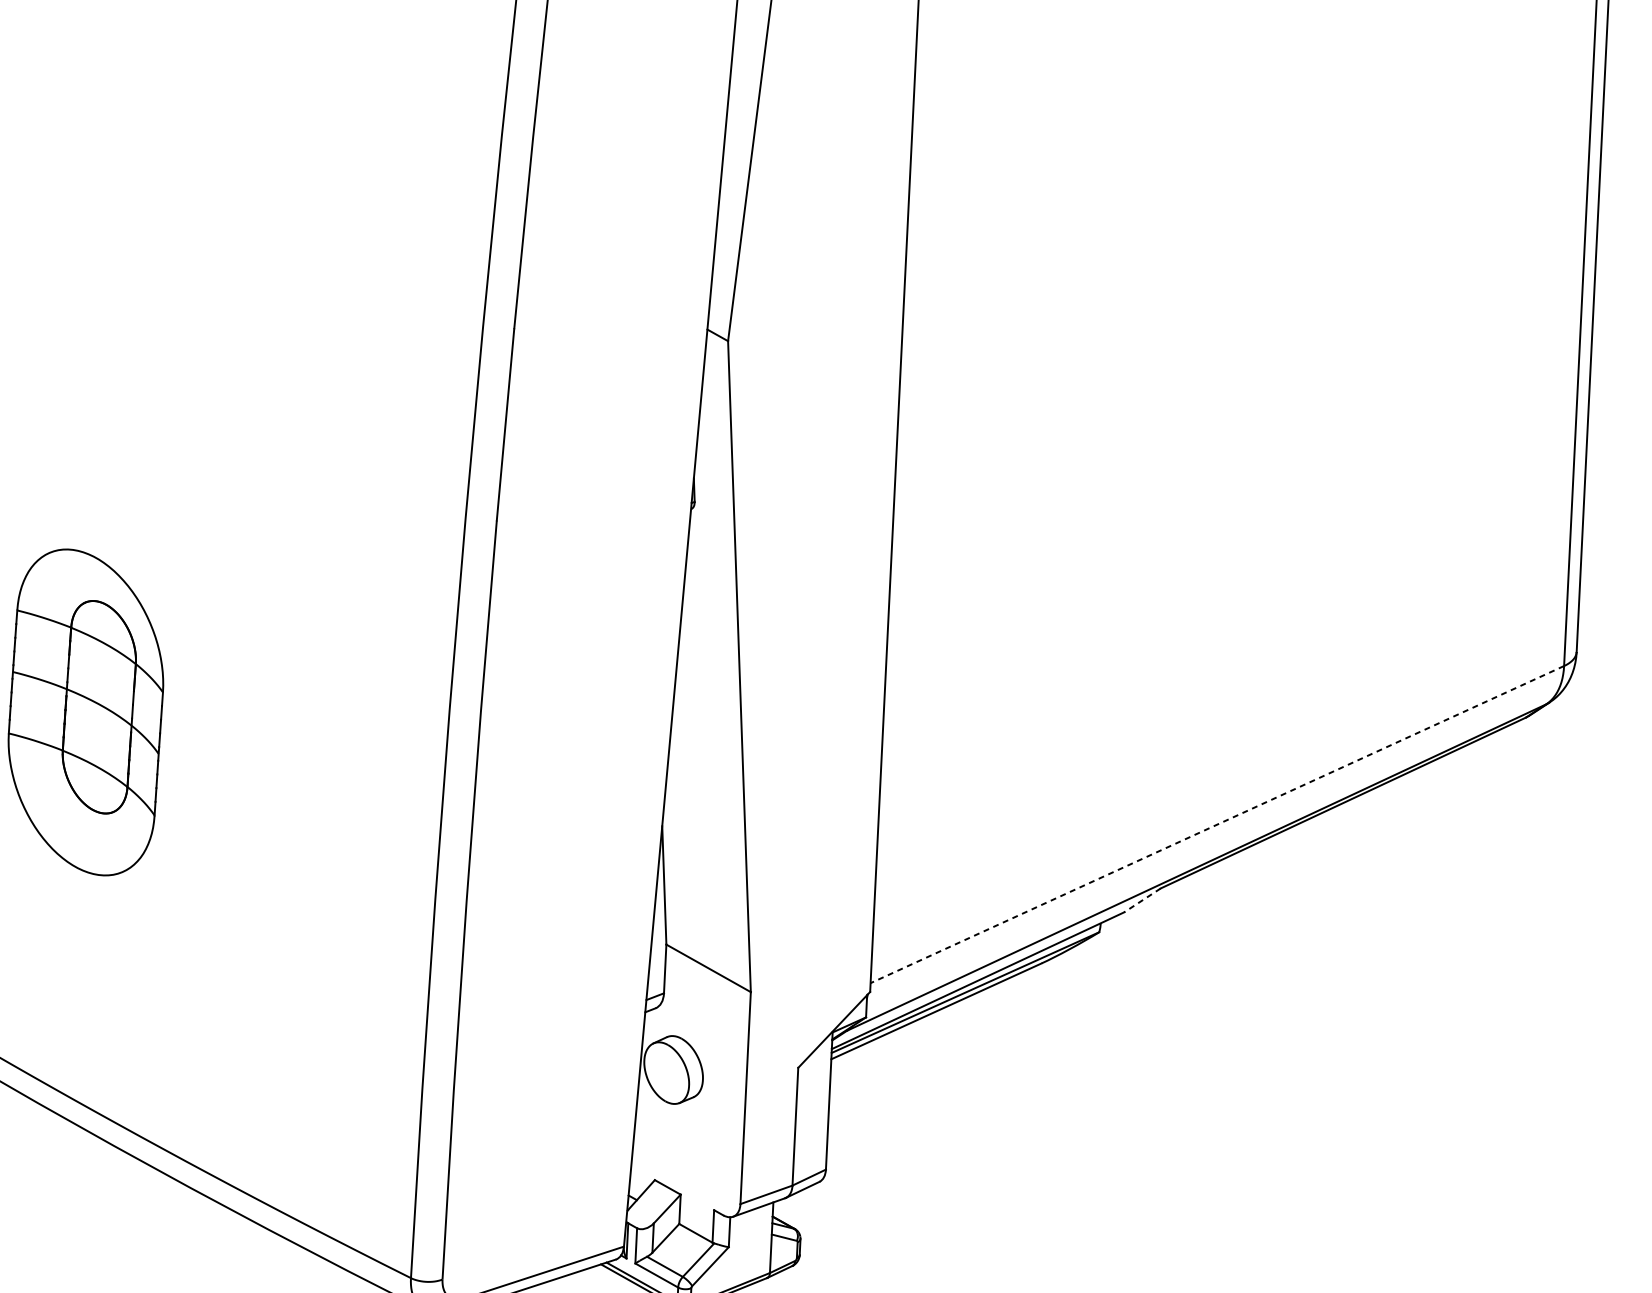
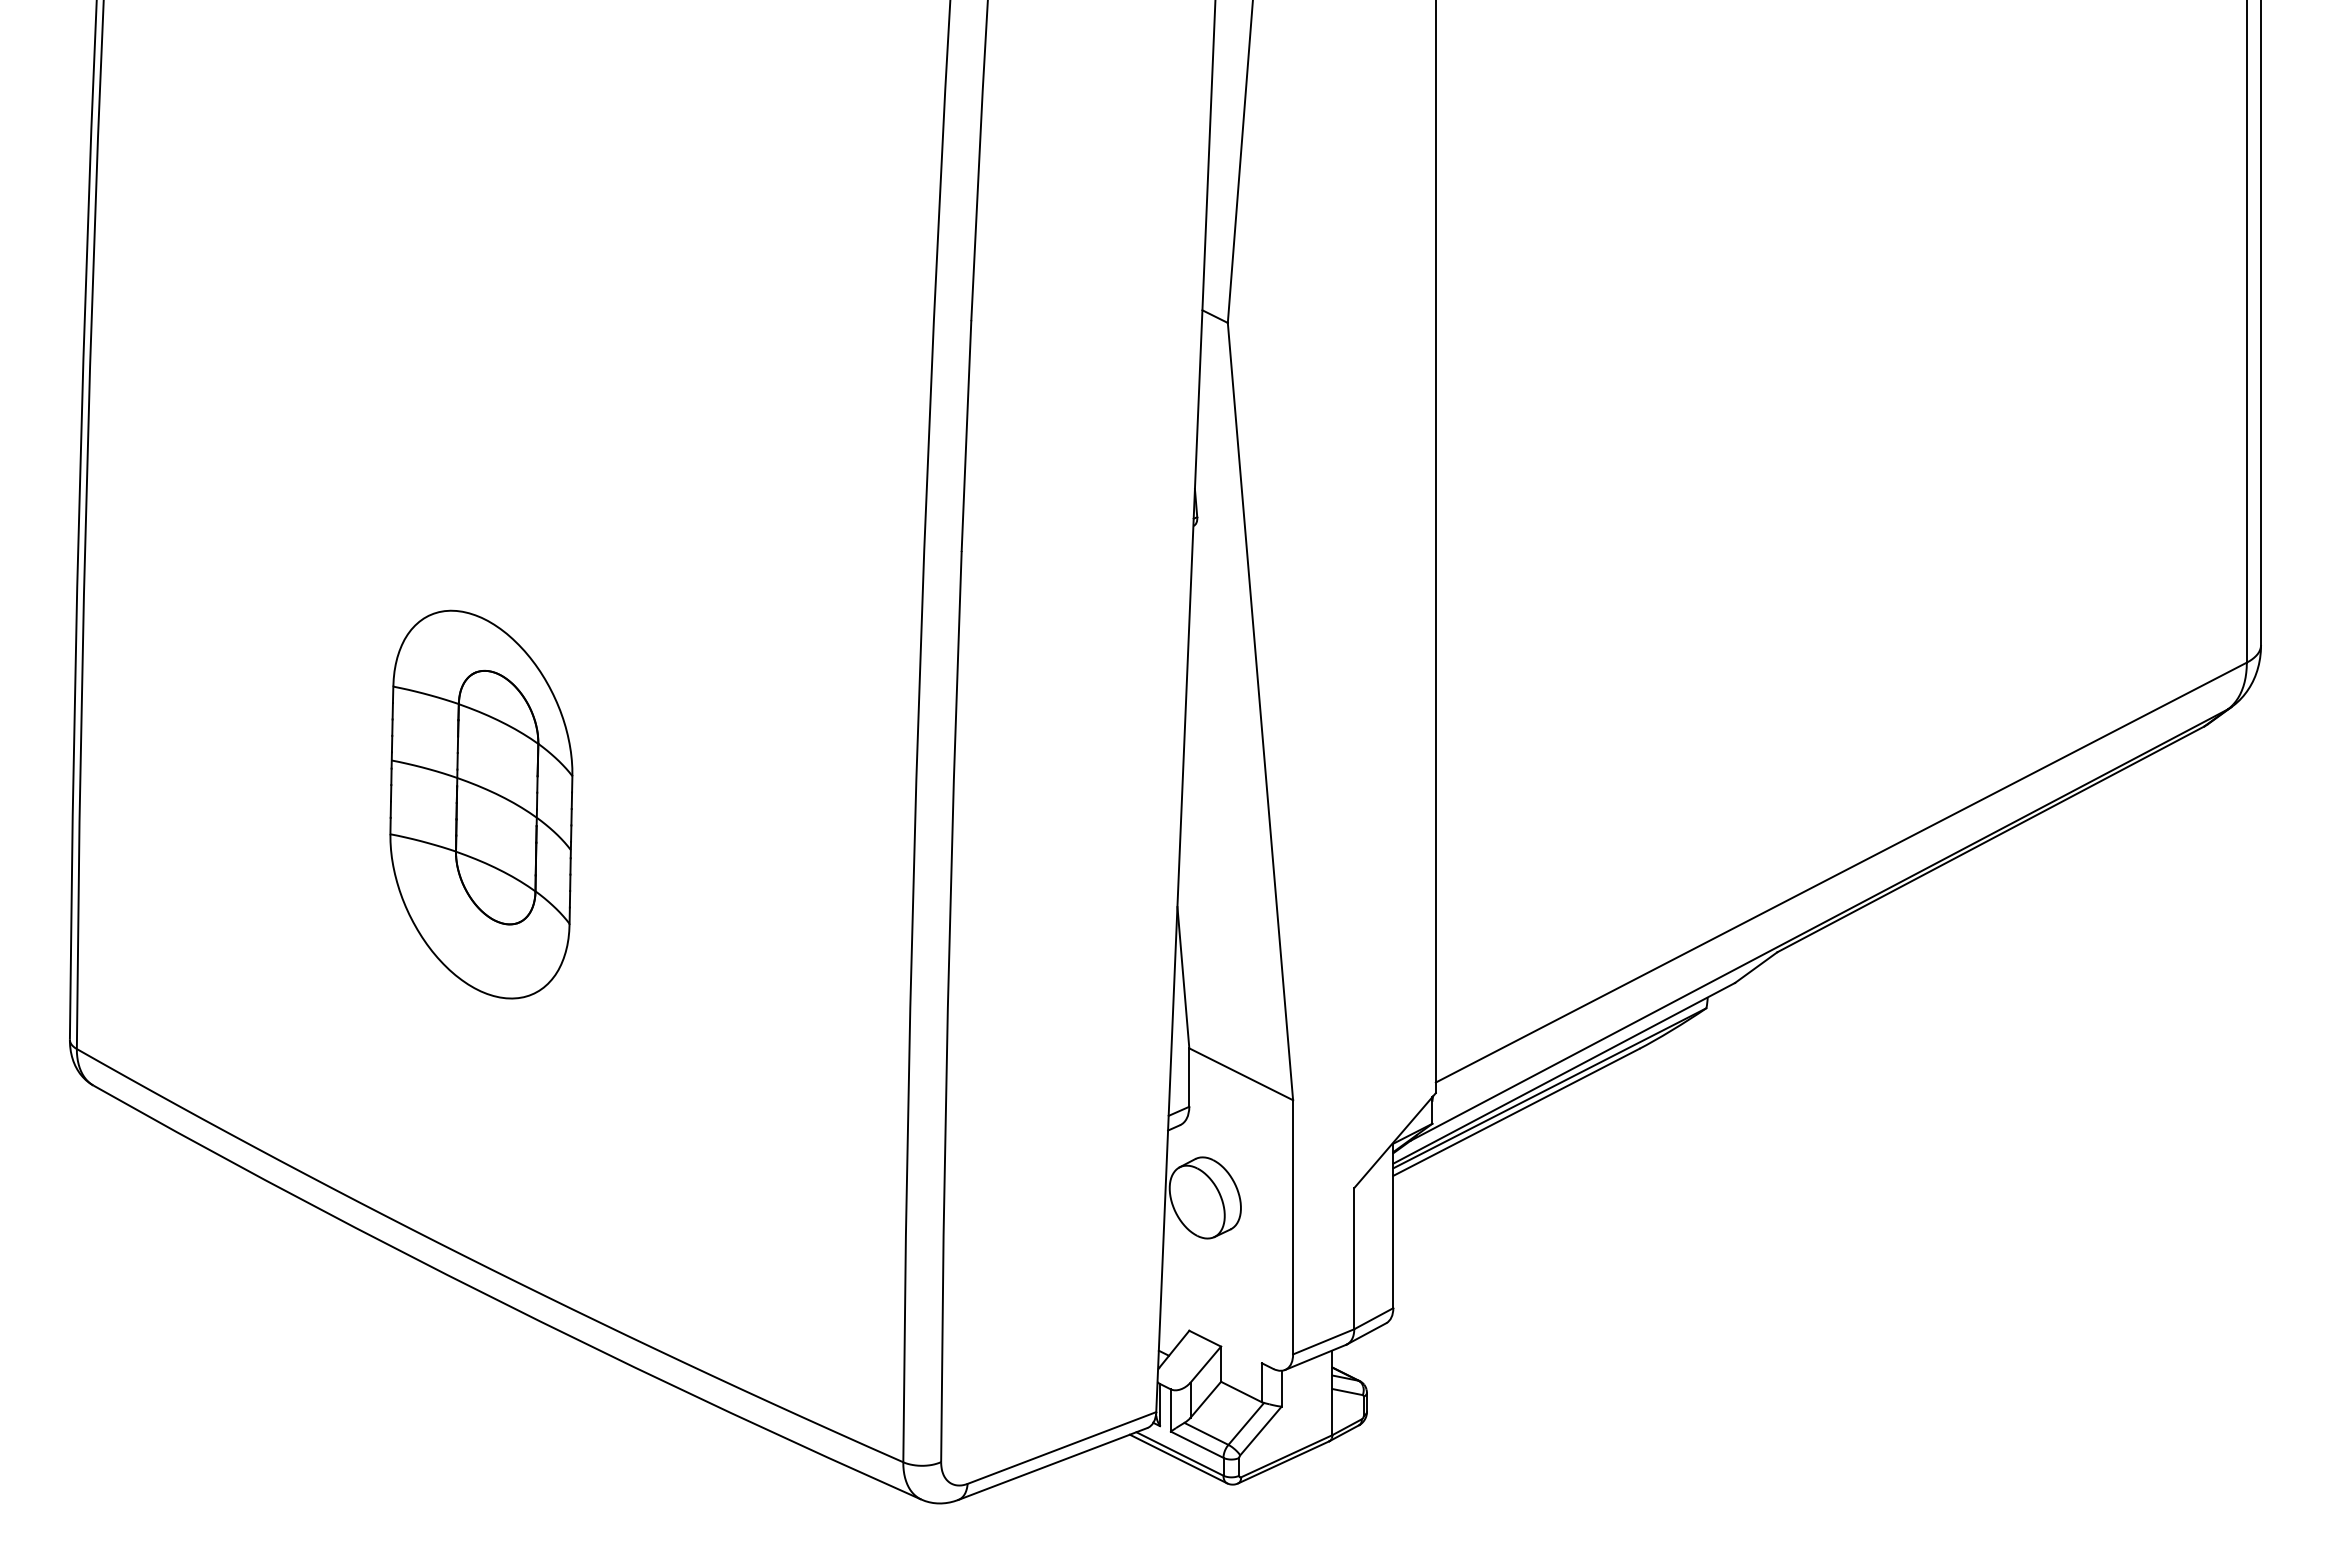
line: (1217, 824) -> (1841, 872), dashed -> solid
line: (1141, 900) -> (1755, 967), dashed -> solid

